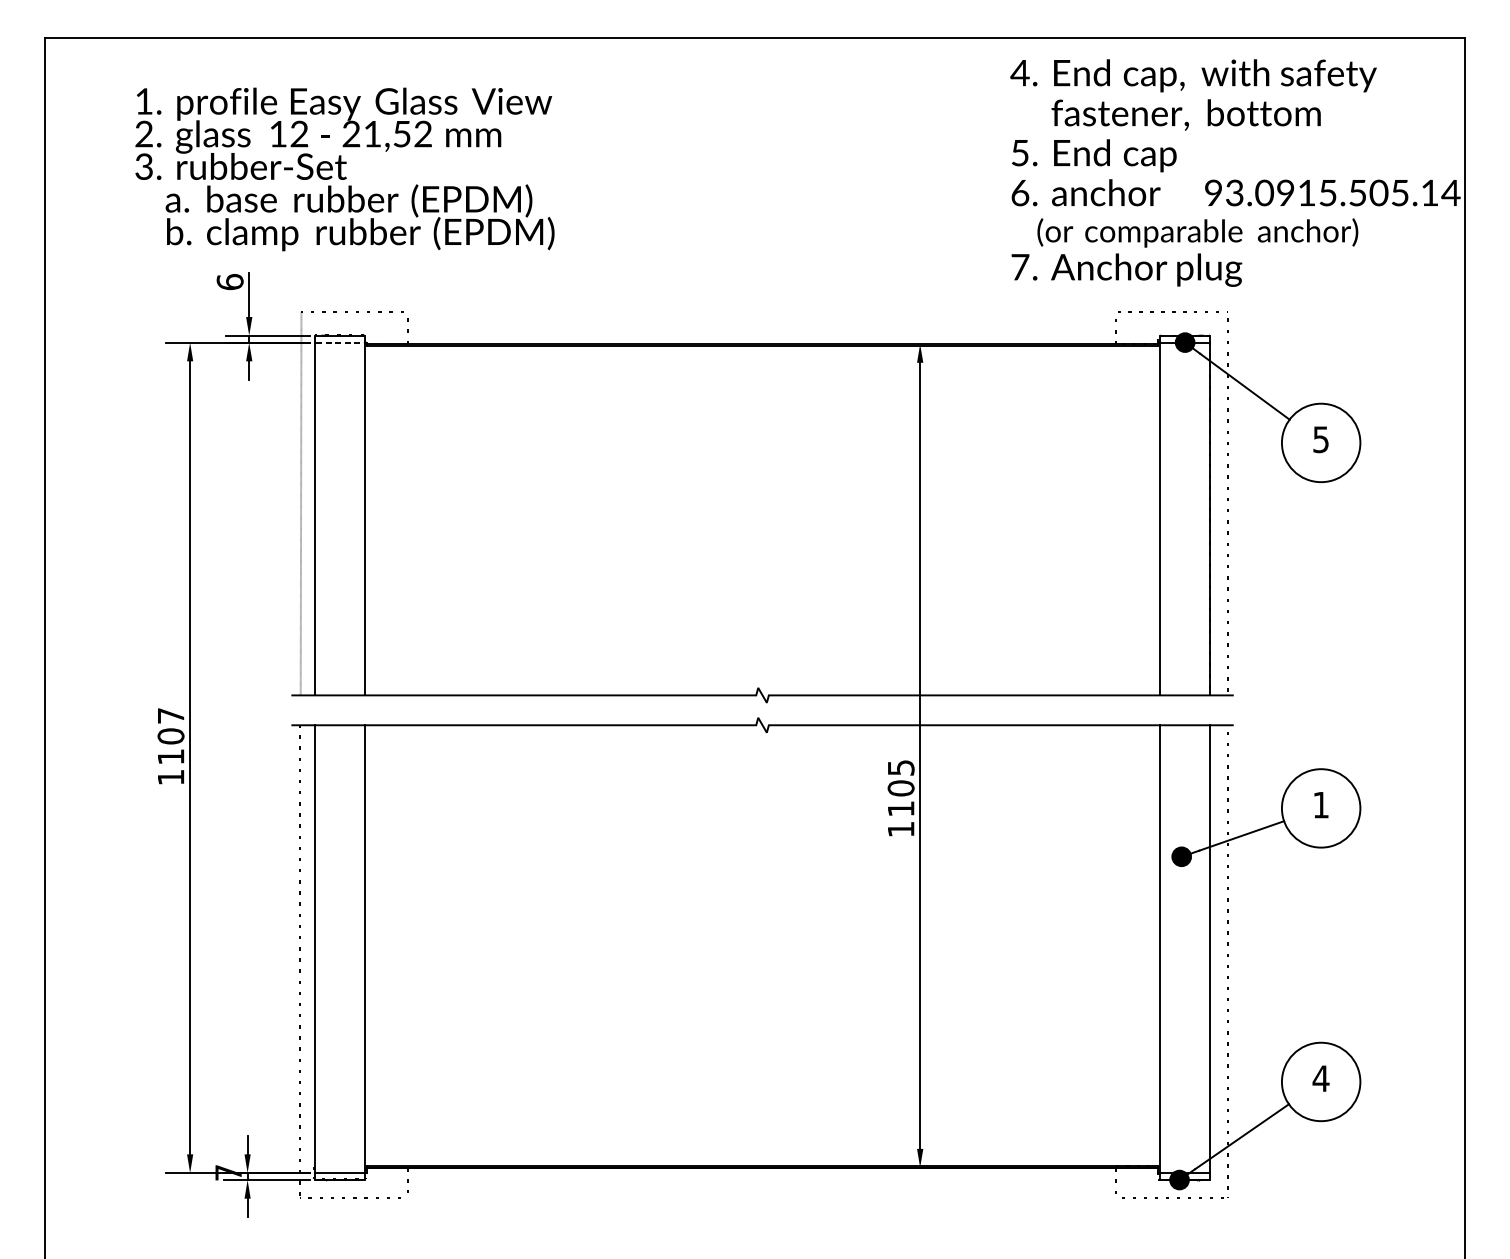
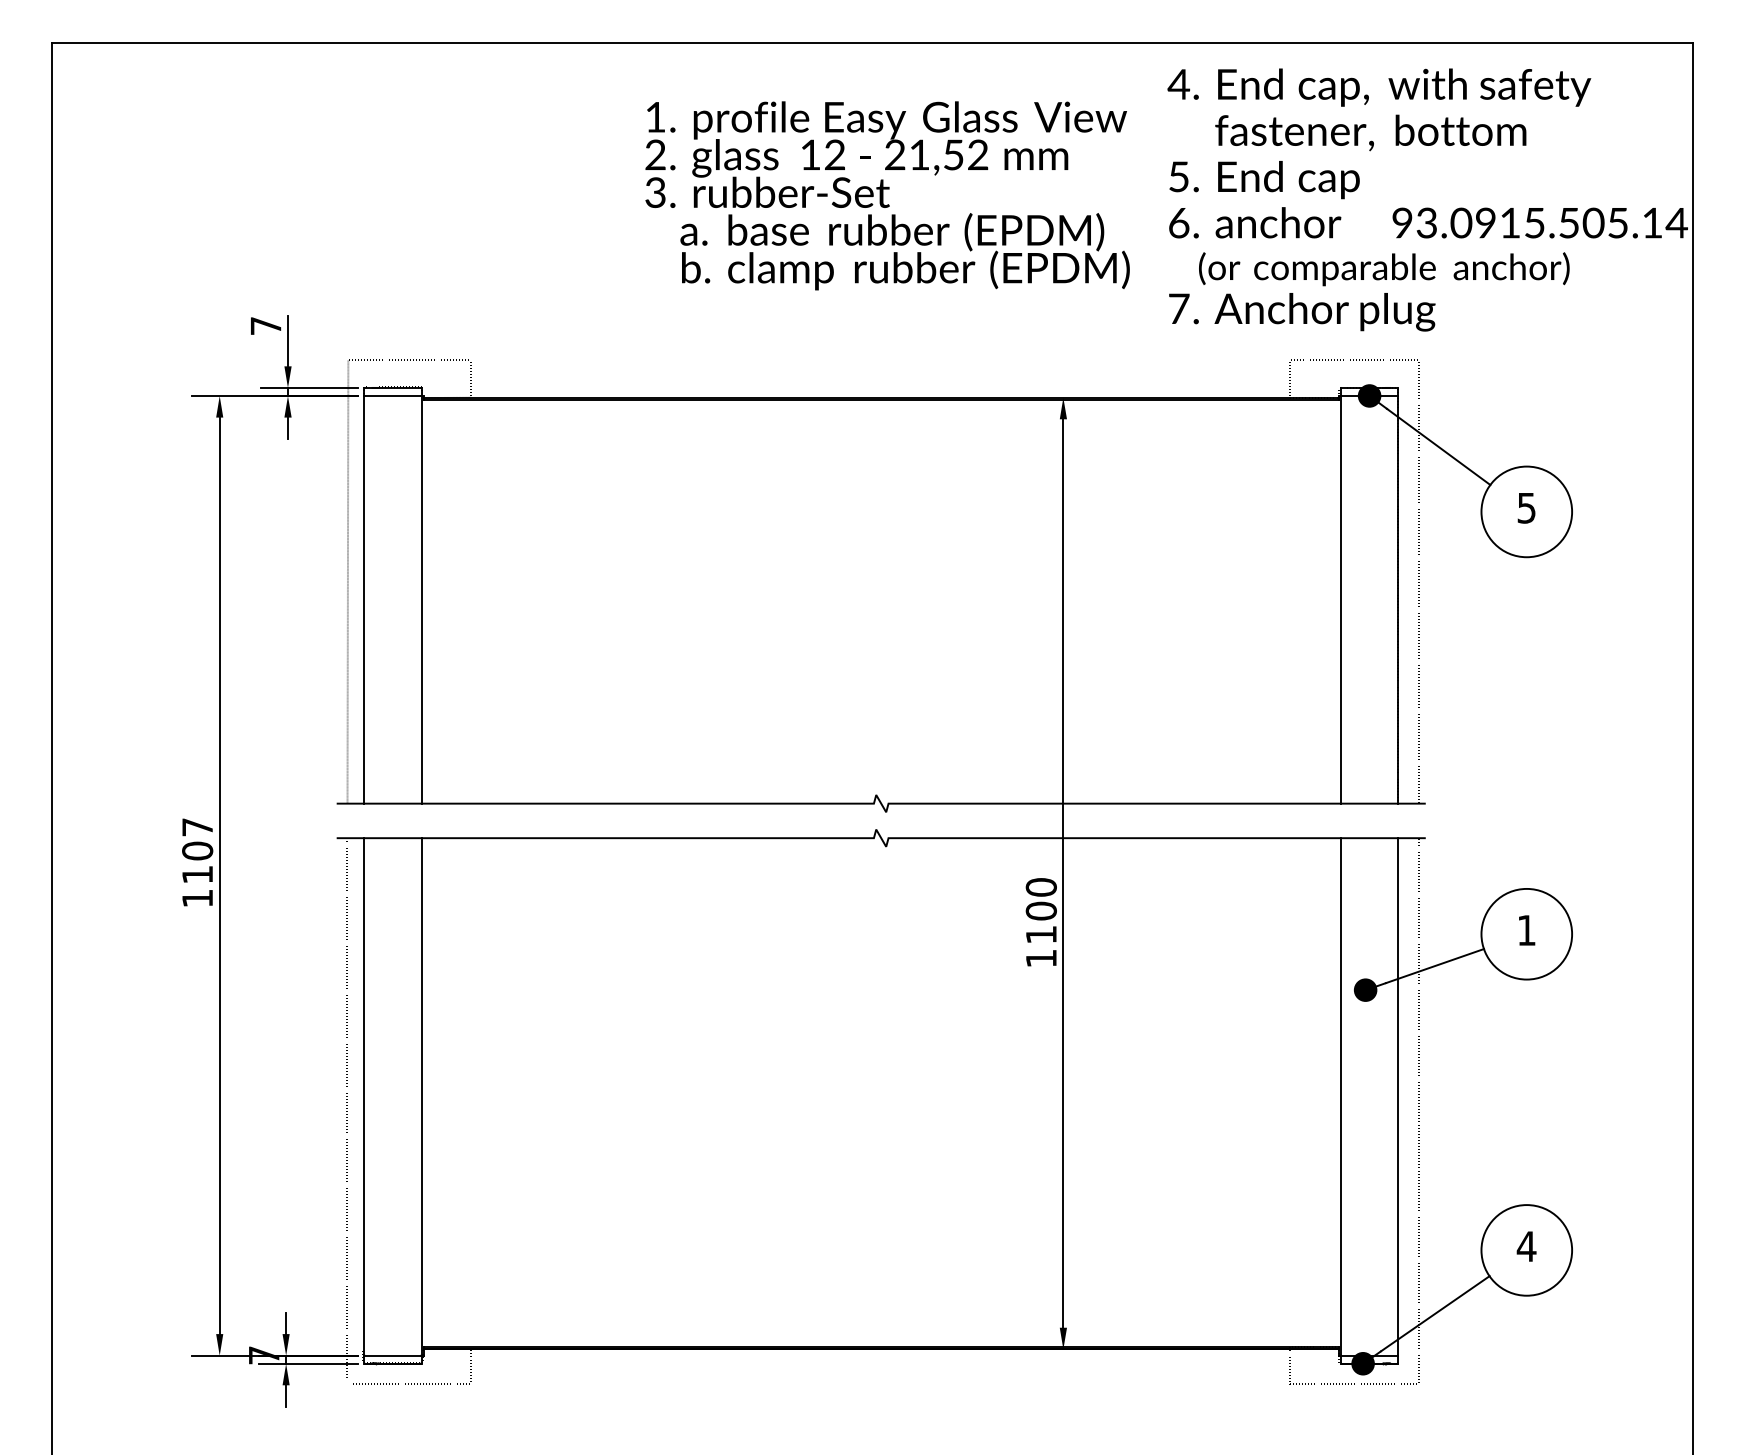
text: (344, 169) -> (887, 195), moved
text: (229, 281) -> (265, 325), 6 -> 7
line: (339, 343) -> (392, 396), dashed -> solid
text: (900, 767) -> (1040, 887), 1105 -> 1100

